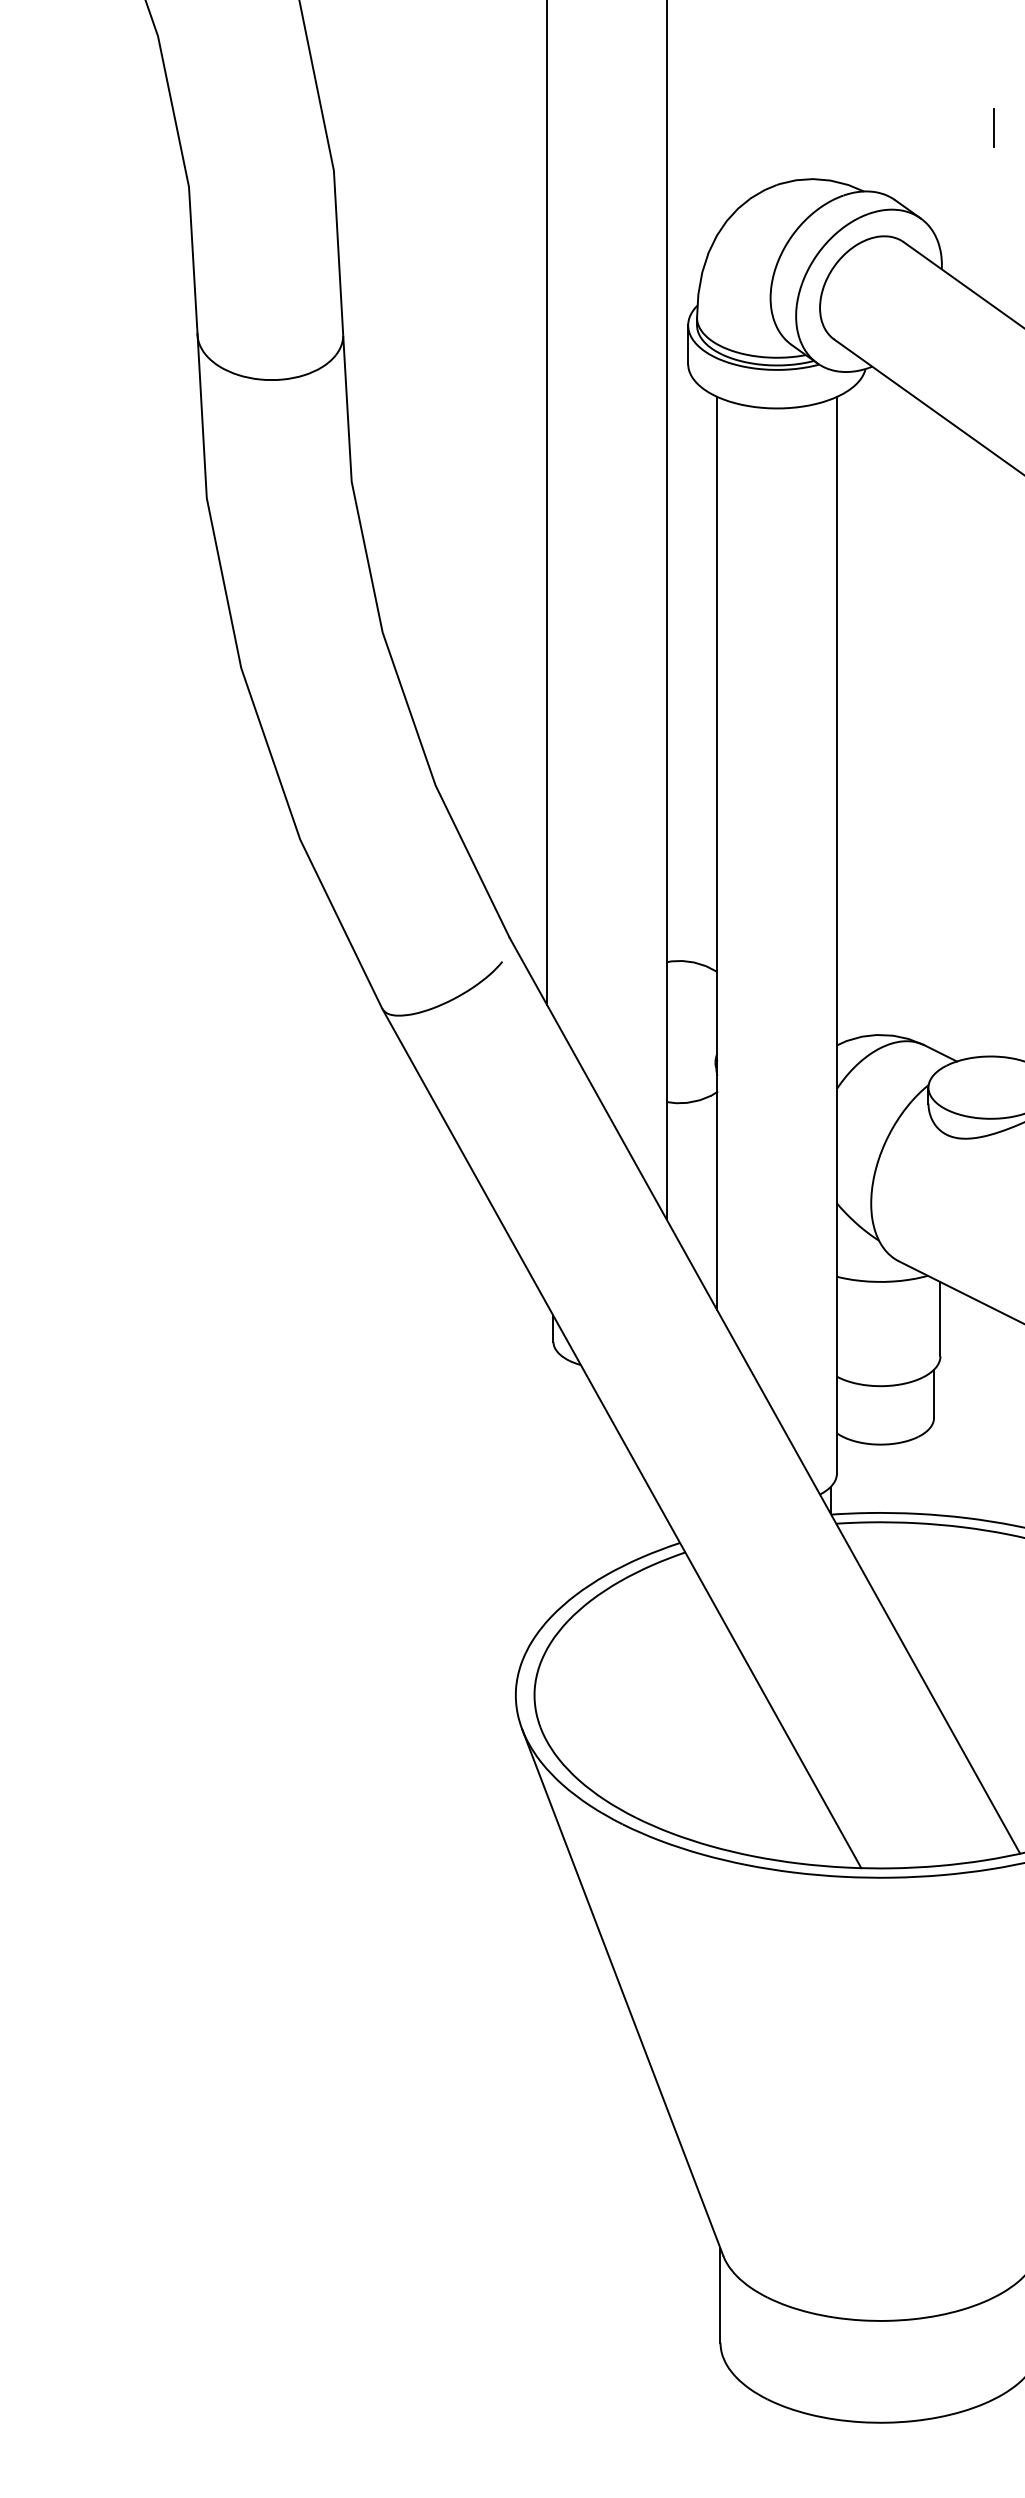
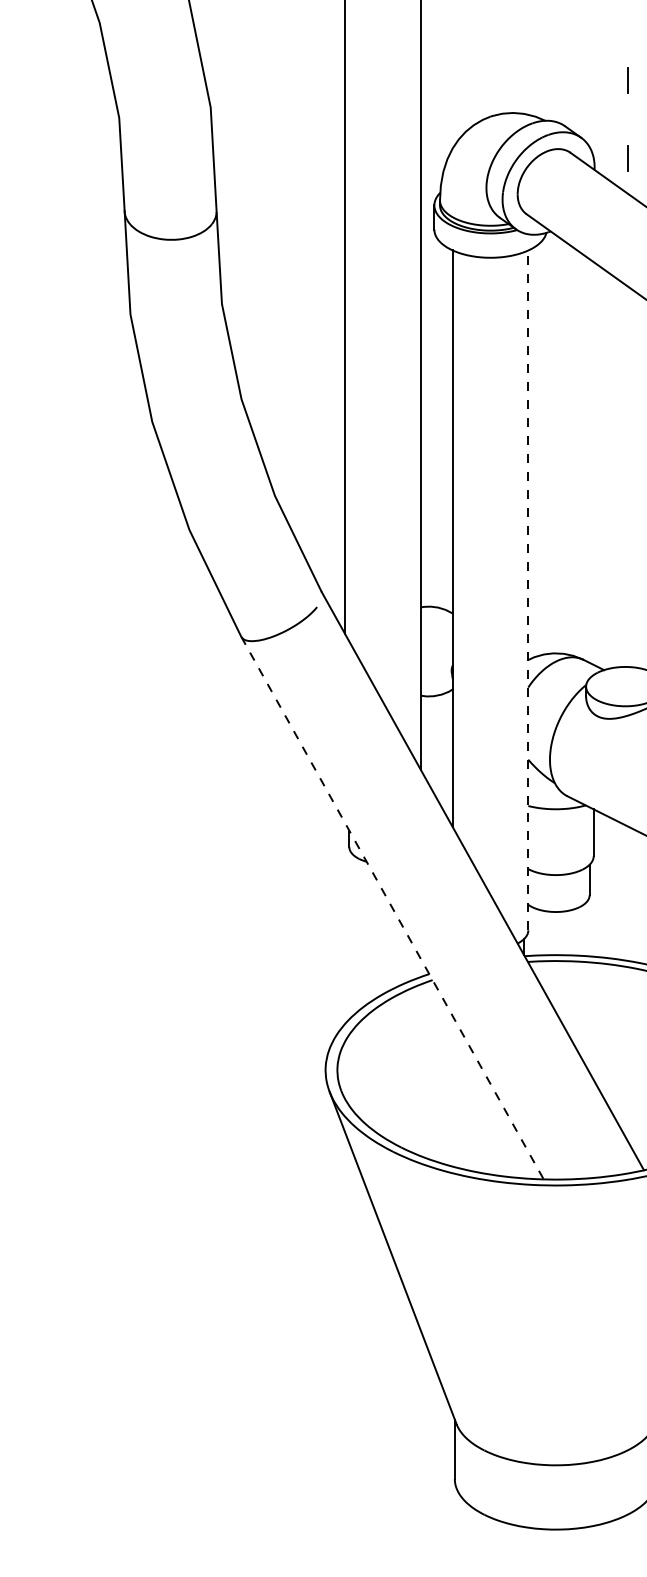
line: (993, 251) -> (627, 158), added
line: (837, 935) -> (528, 590), solid -> dashed
line: (621, 1439) -> (392, 908), solid -> dashed

